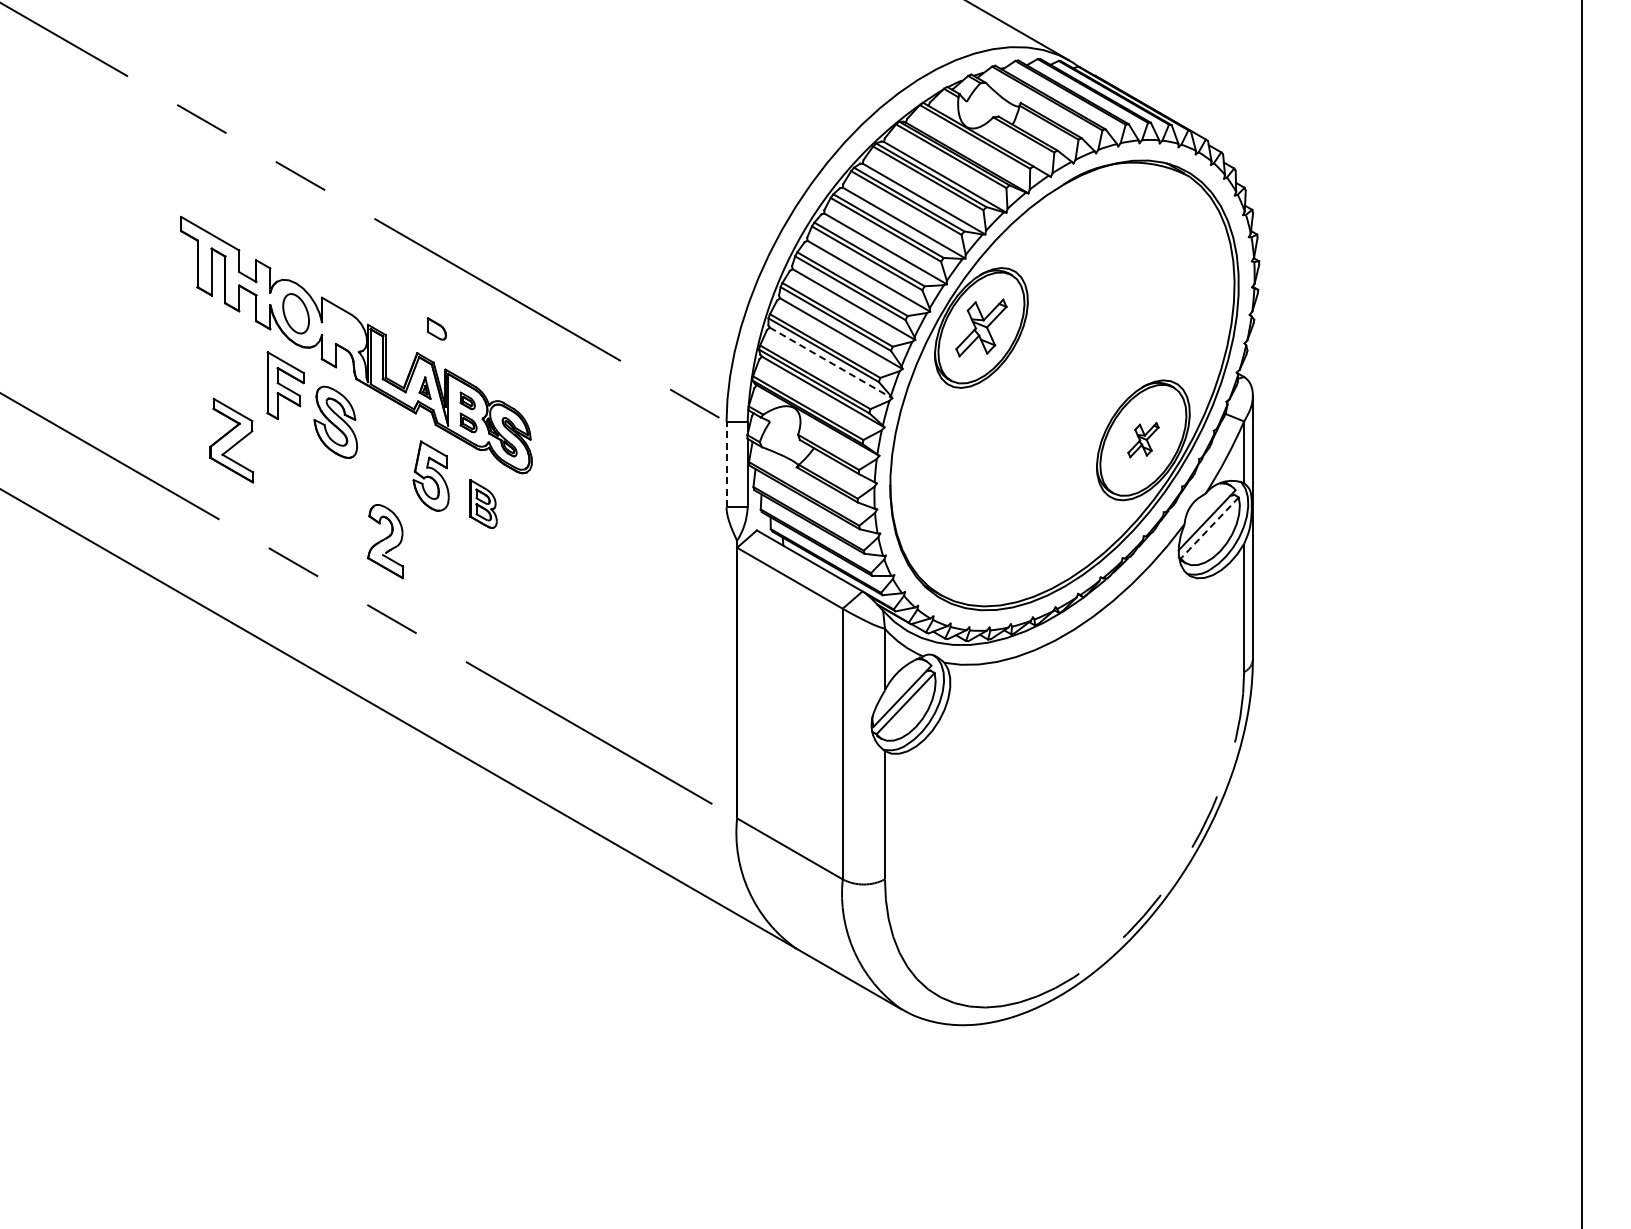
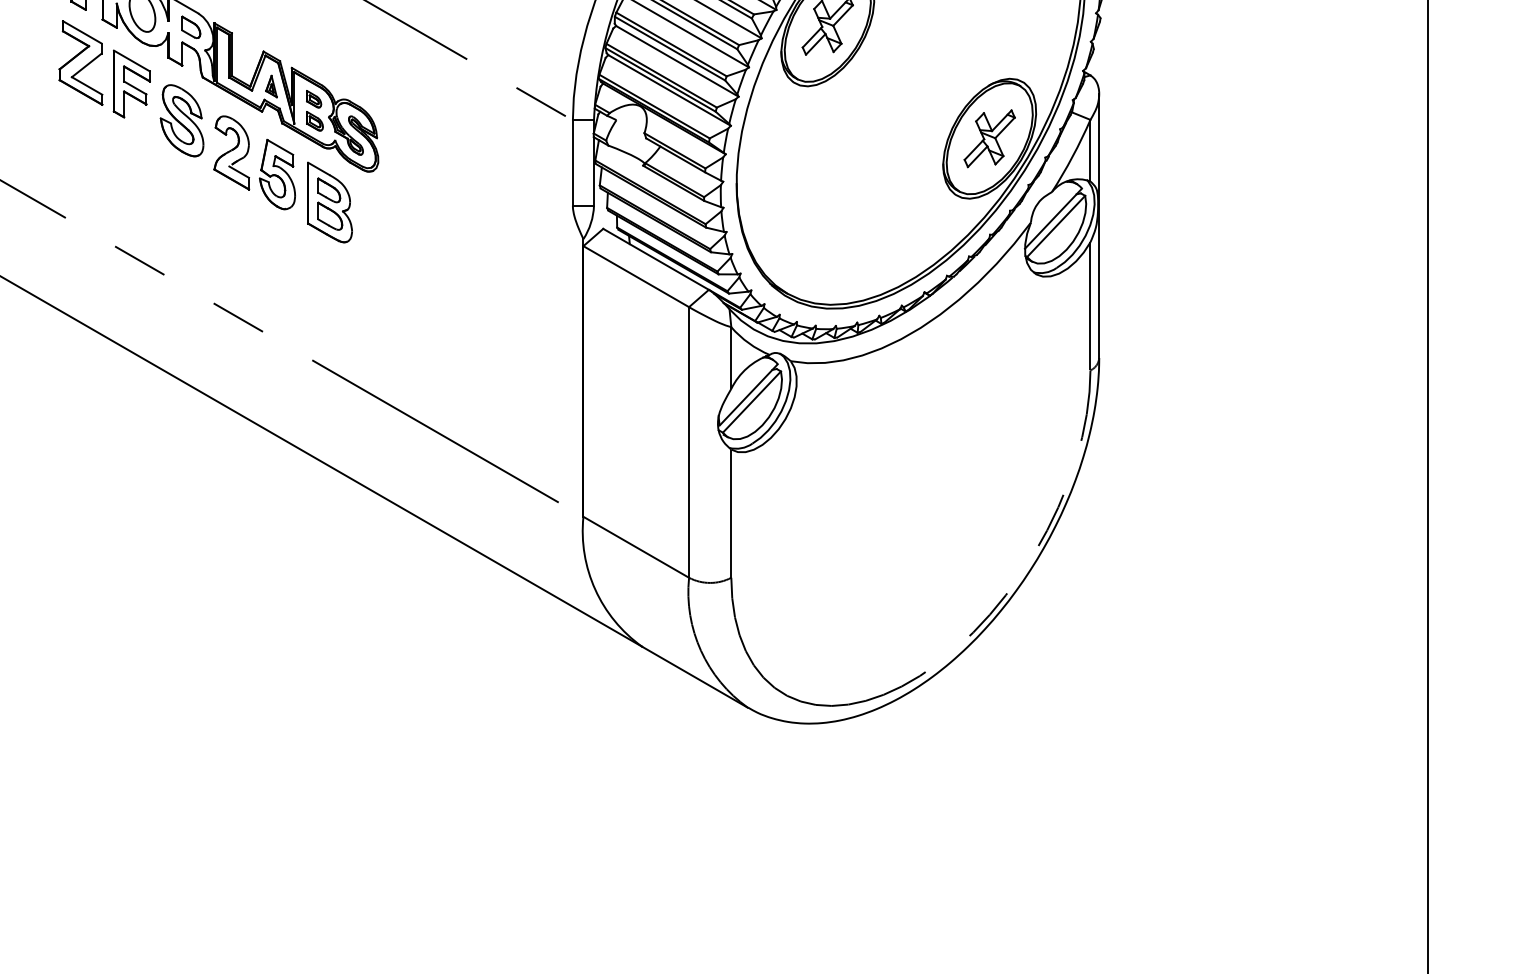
part: (436, 328) -> (190, 26), moved
line: (830, 362) -> (676, 60), dashed -> solid
part: (1143, 439) -> (989, 137), size x1.67
part: (231, 440) -> (80, 62), moved
line: (726, 464) -> (572, 162), dashed -> solid
part: (483, 503) -> (329, 201), size x1.67
line: (1209, 528) -> (1055, 226), dashed -> solid
part: (385, 541) -> (231, 152), moved

